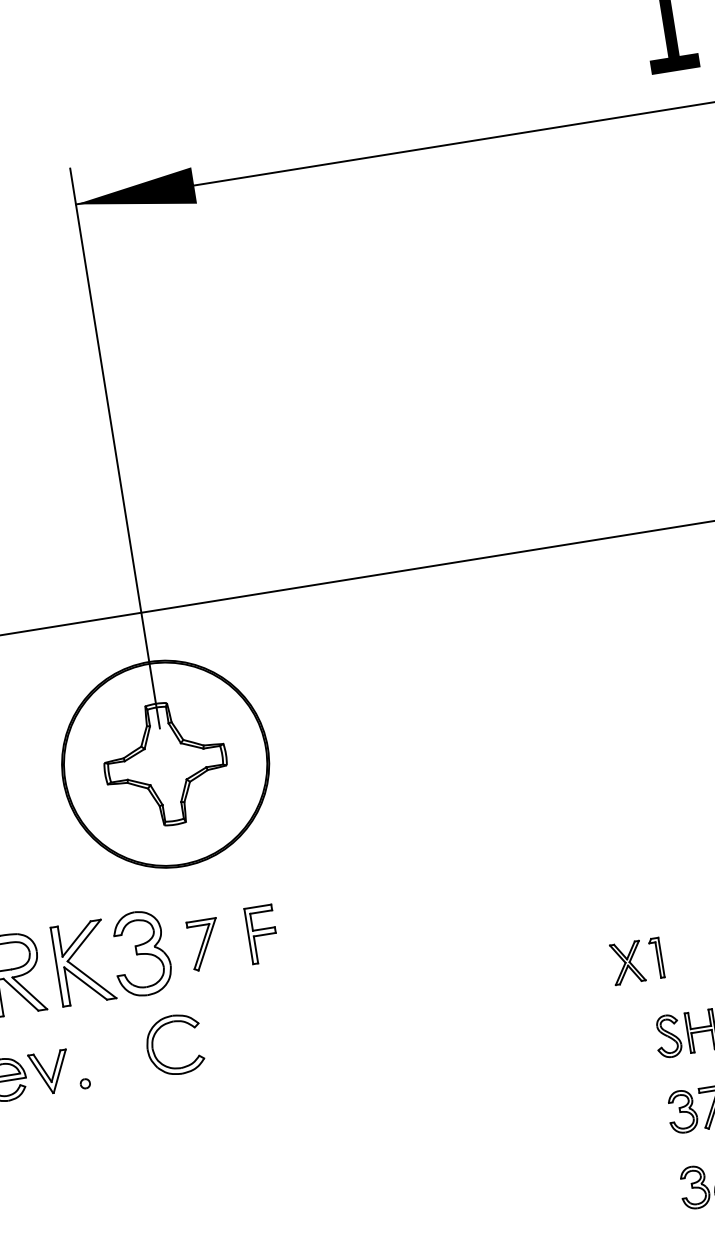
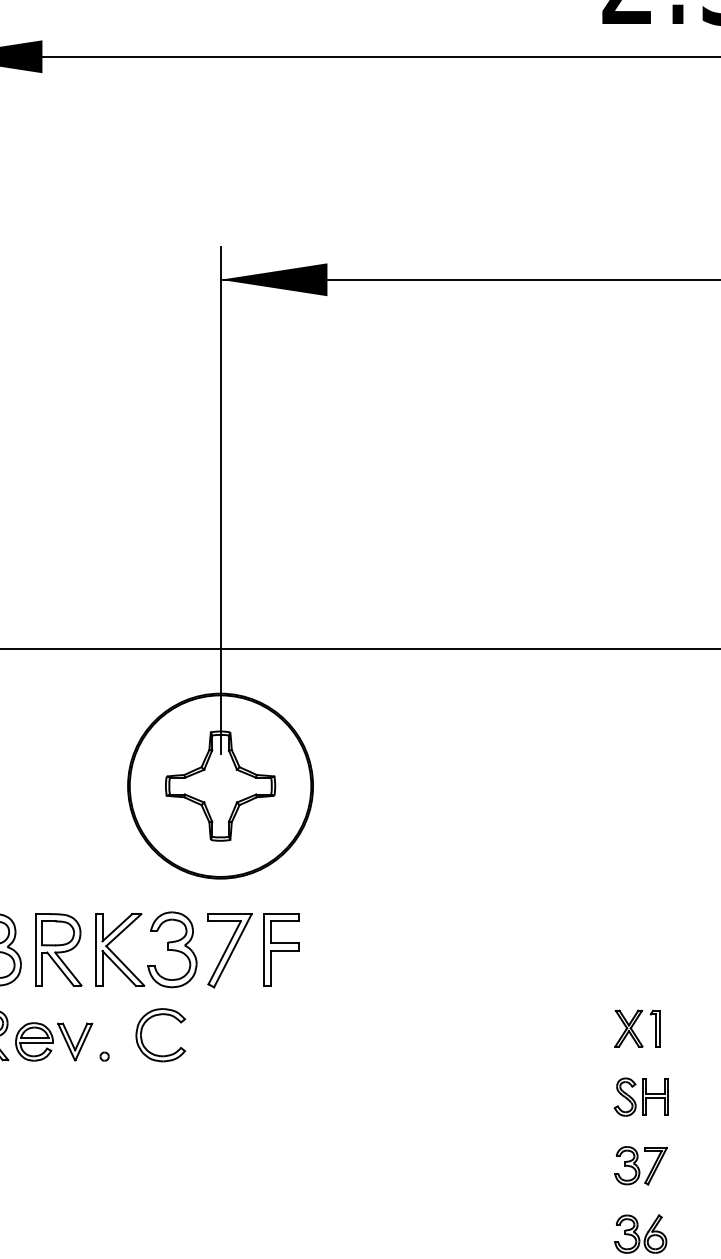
part: (261, 934) -> (281, 949), size x1.43
part: (204, 944) -> (229, 950), size x1.67
part: (637, 961) -> (637, 1028), moved
part: (154, 1052) -> (142, 1038), moved

